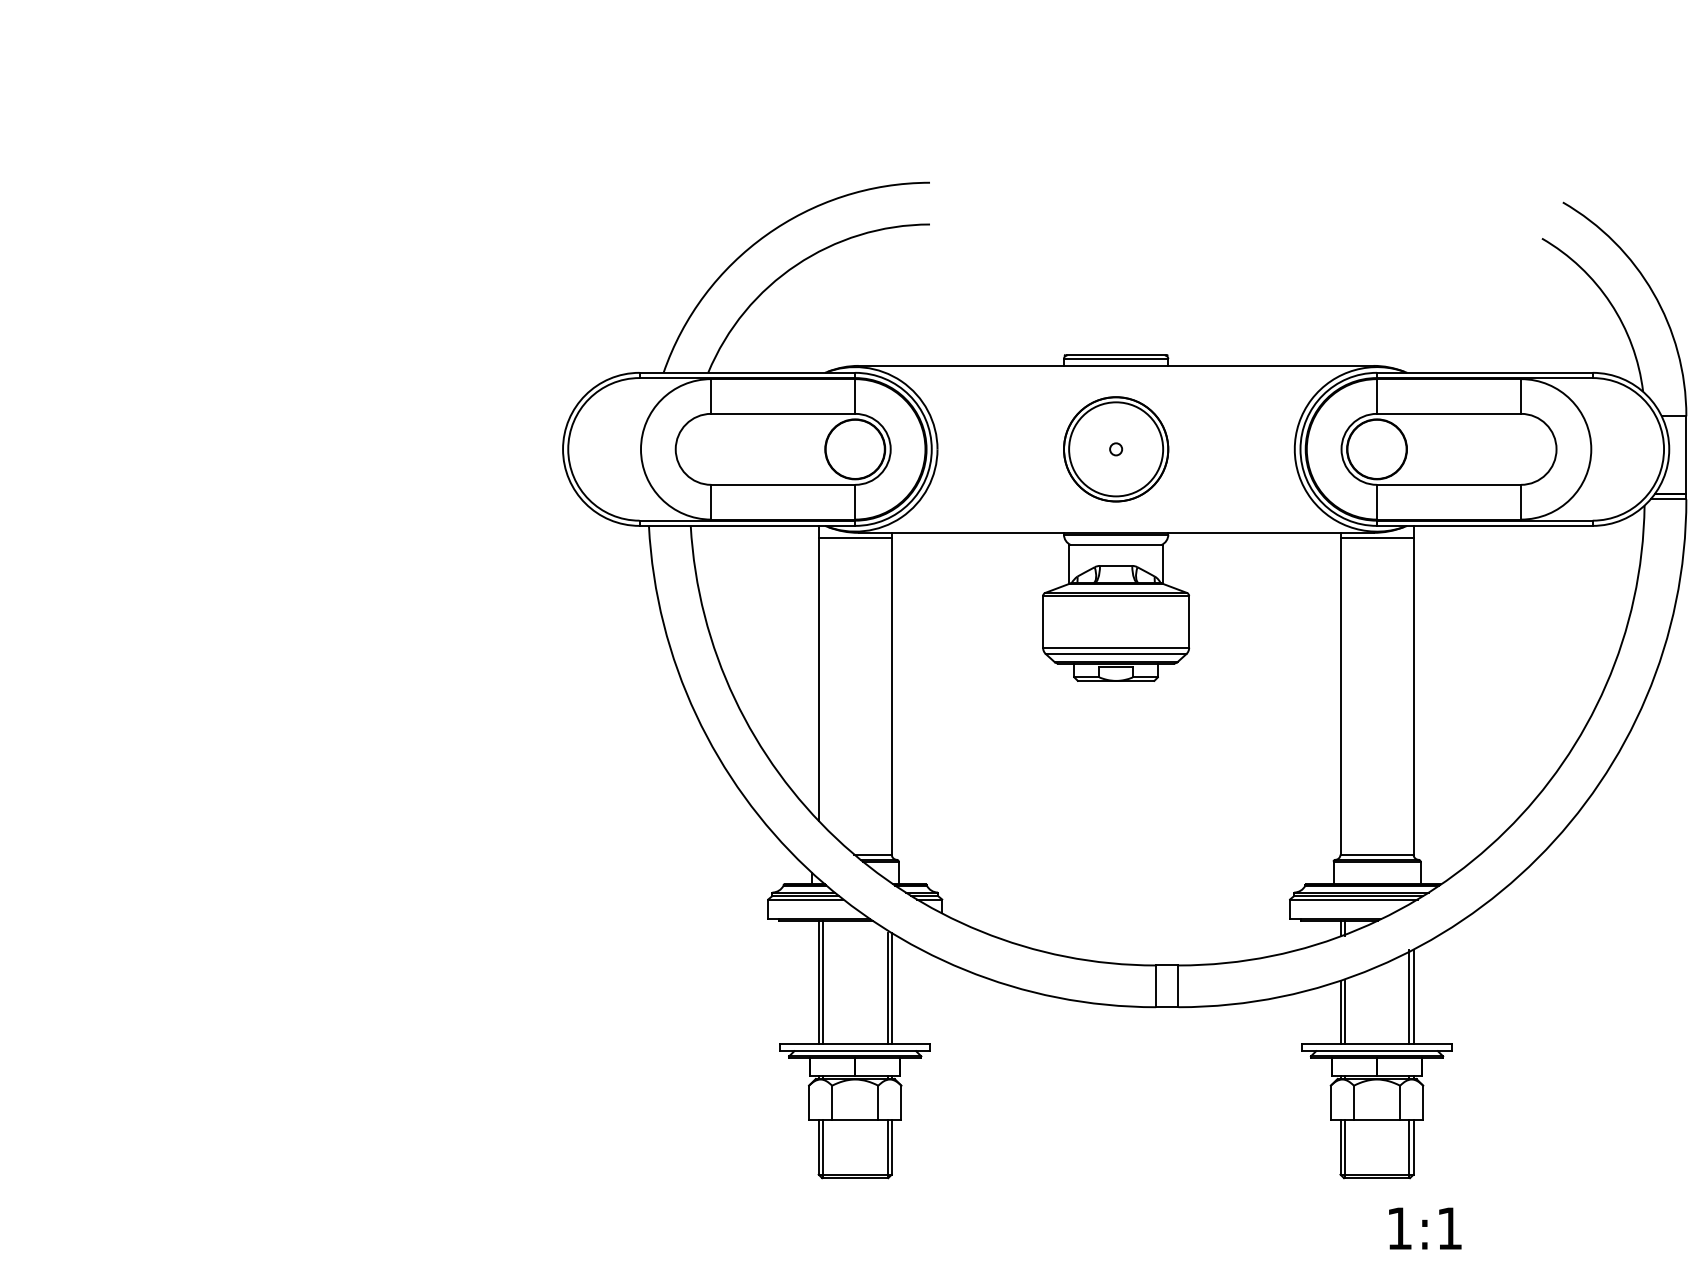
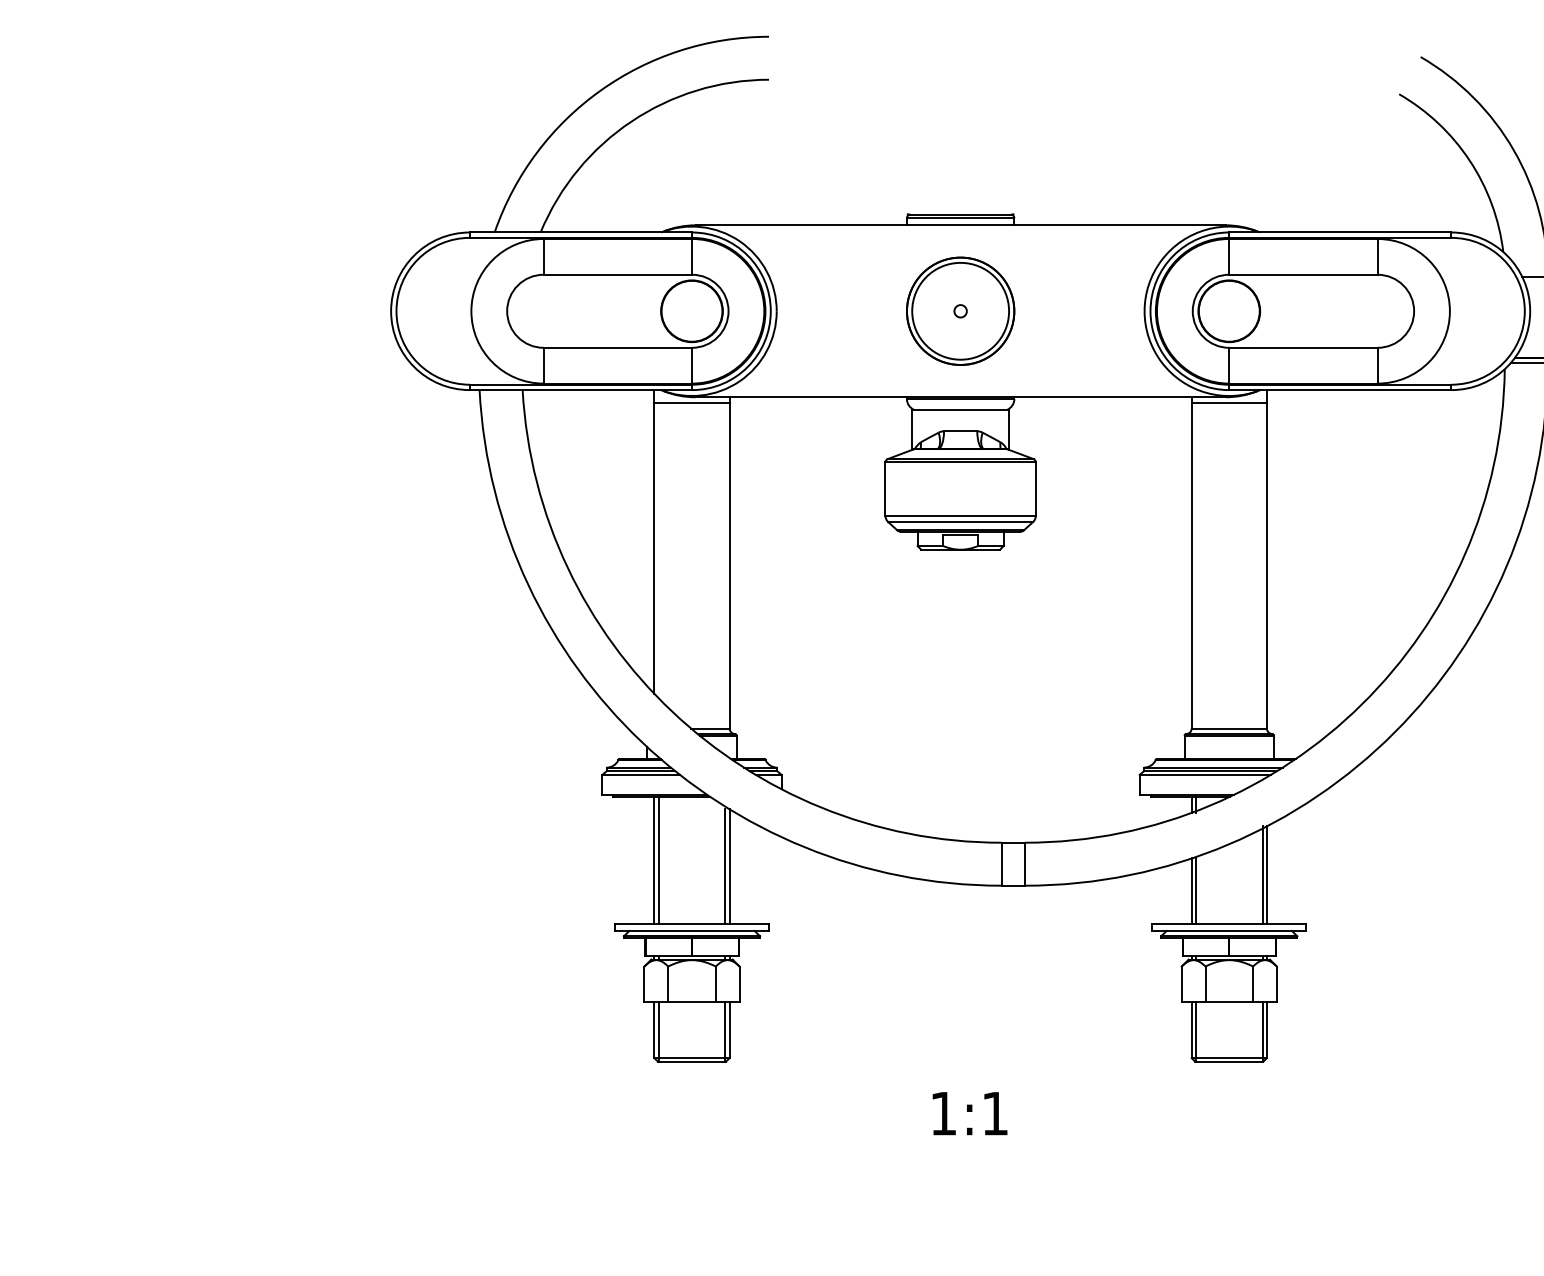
text: (1425, 1228) -> (970, 1113), moved

